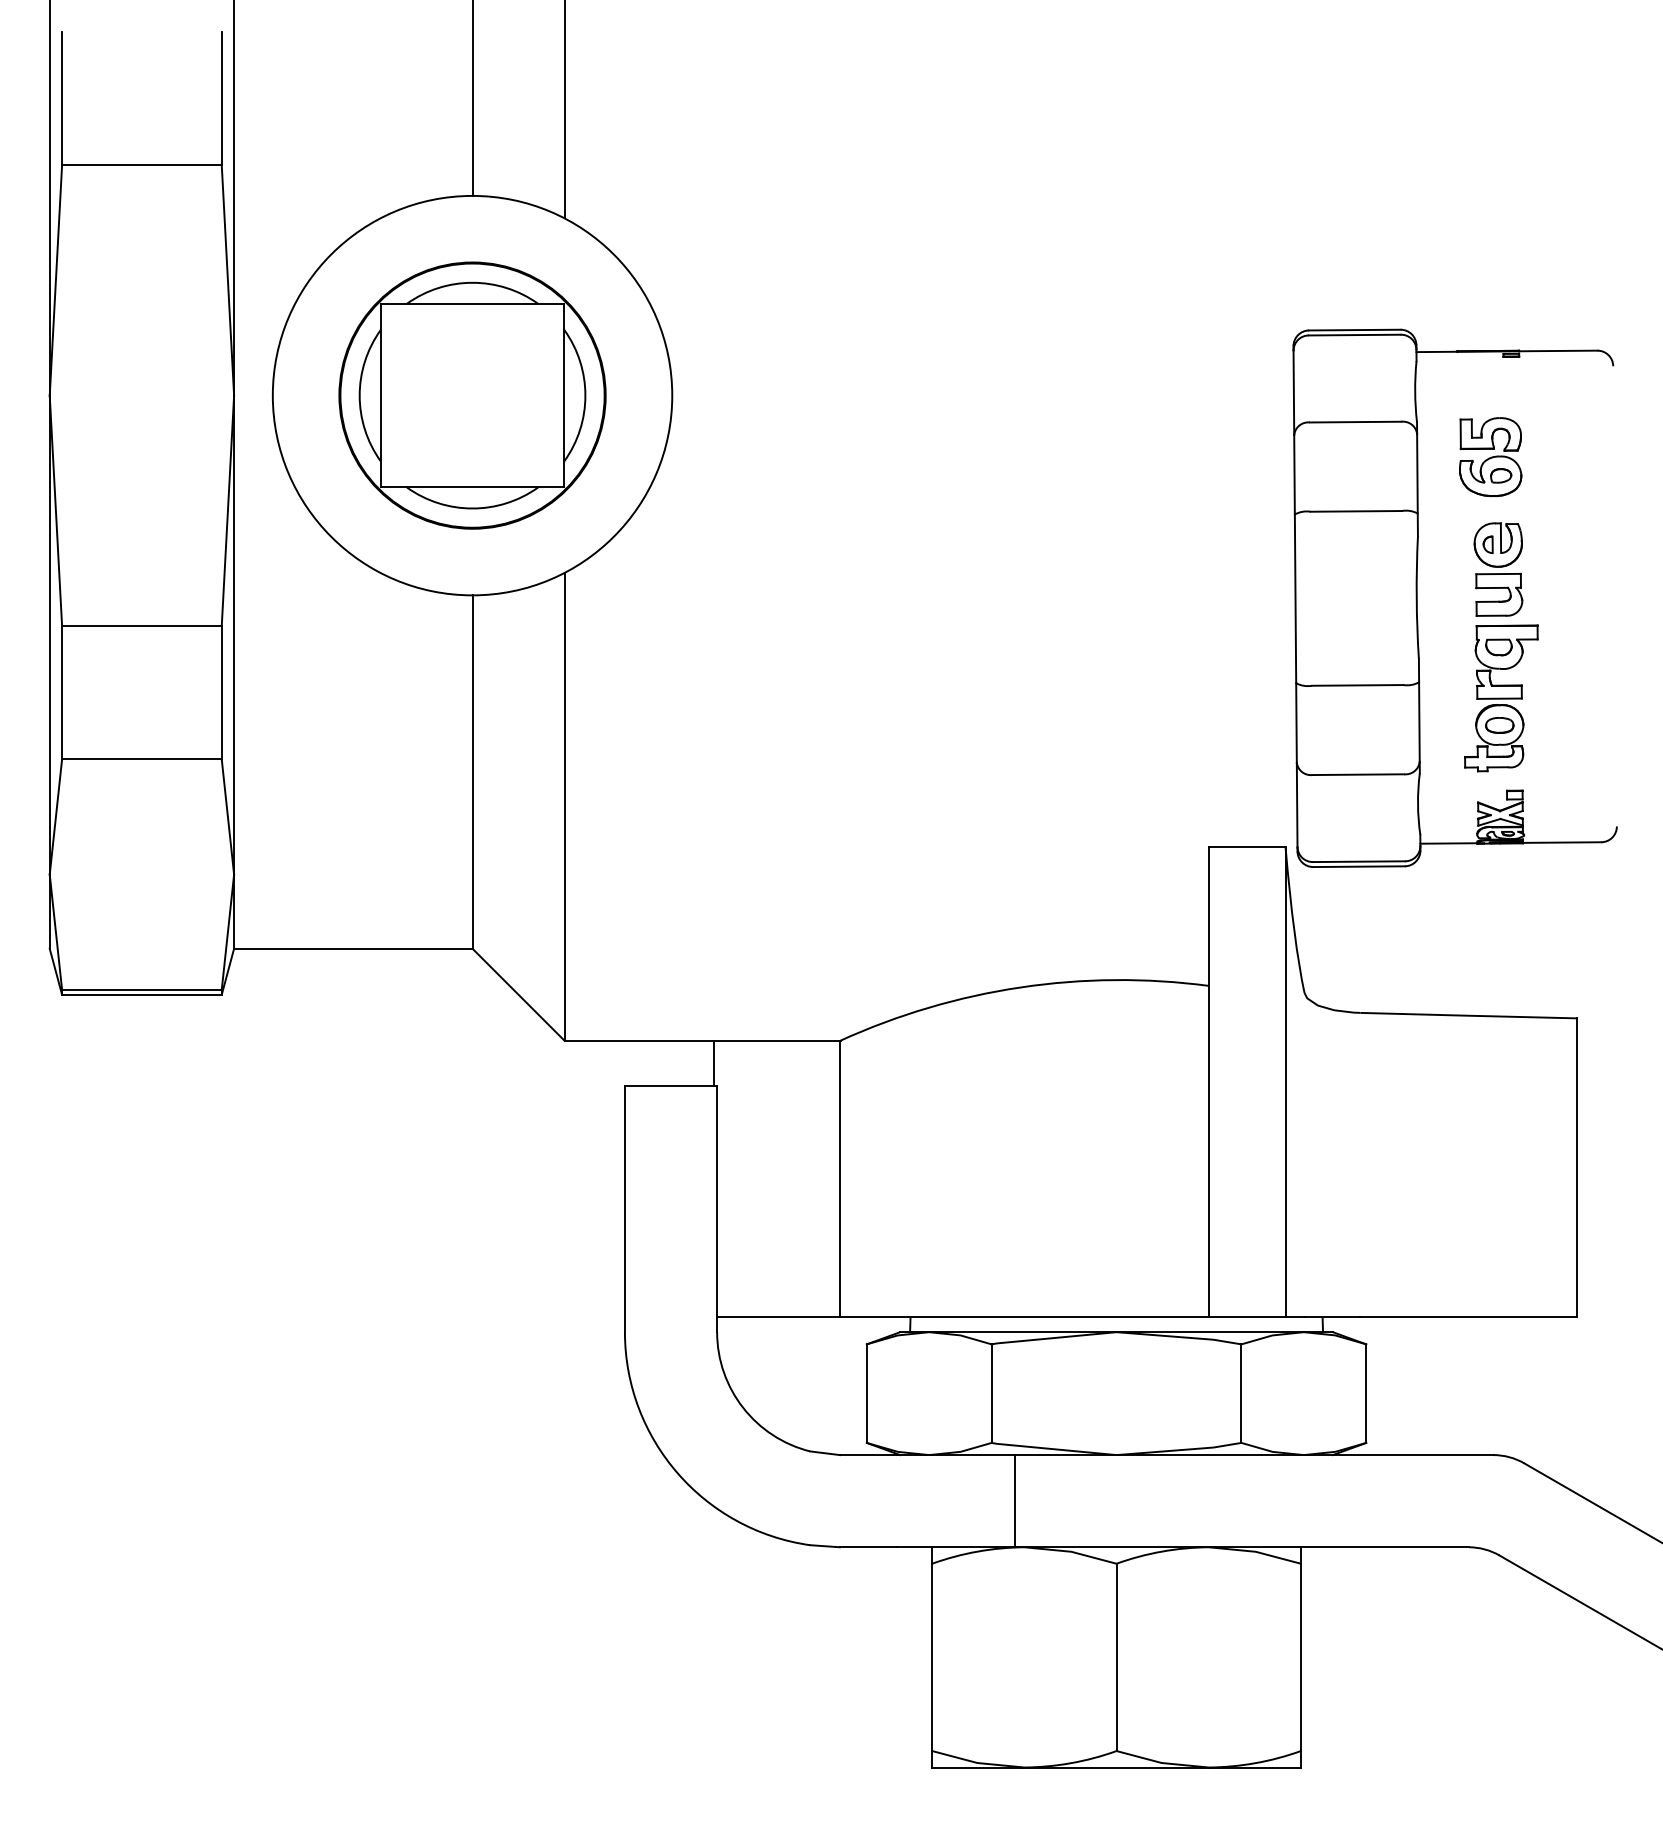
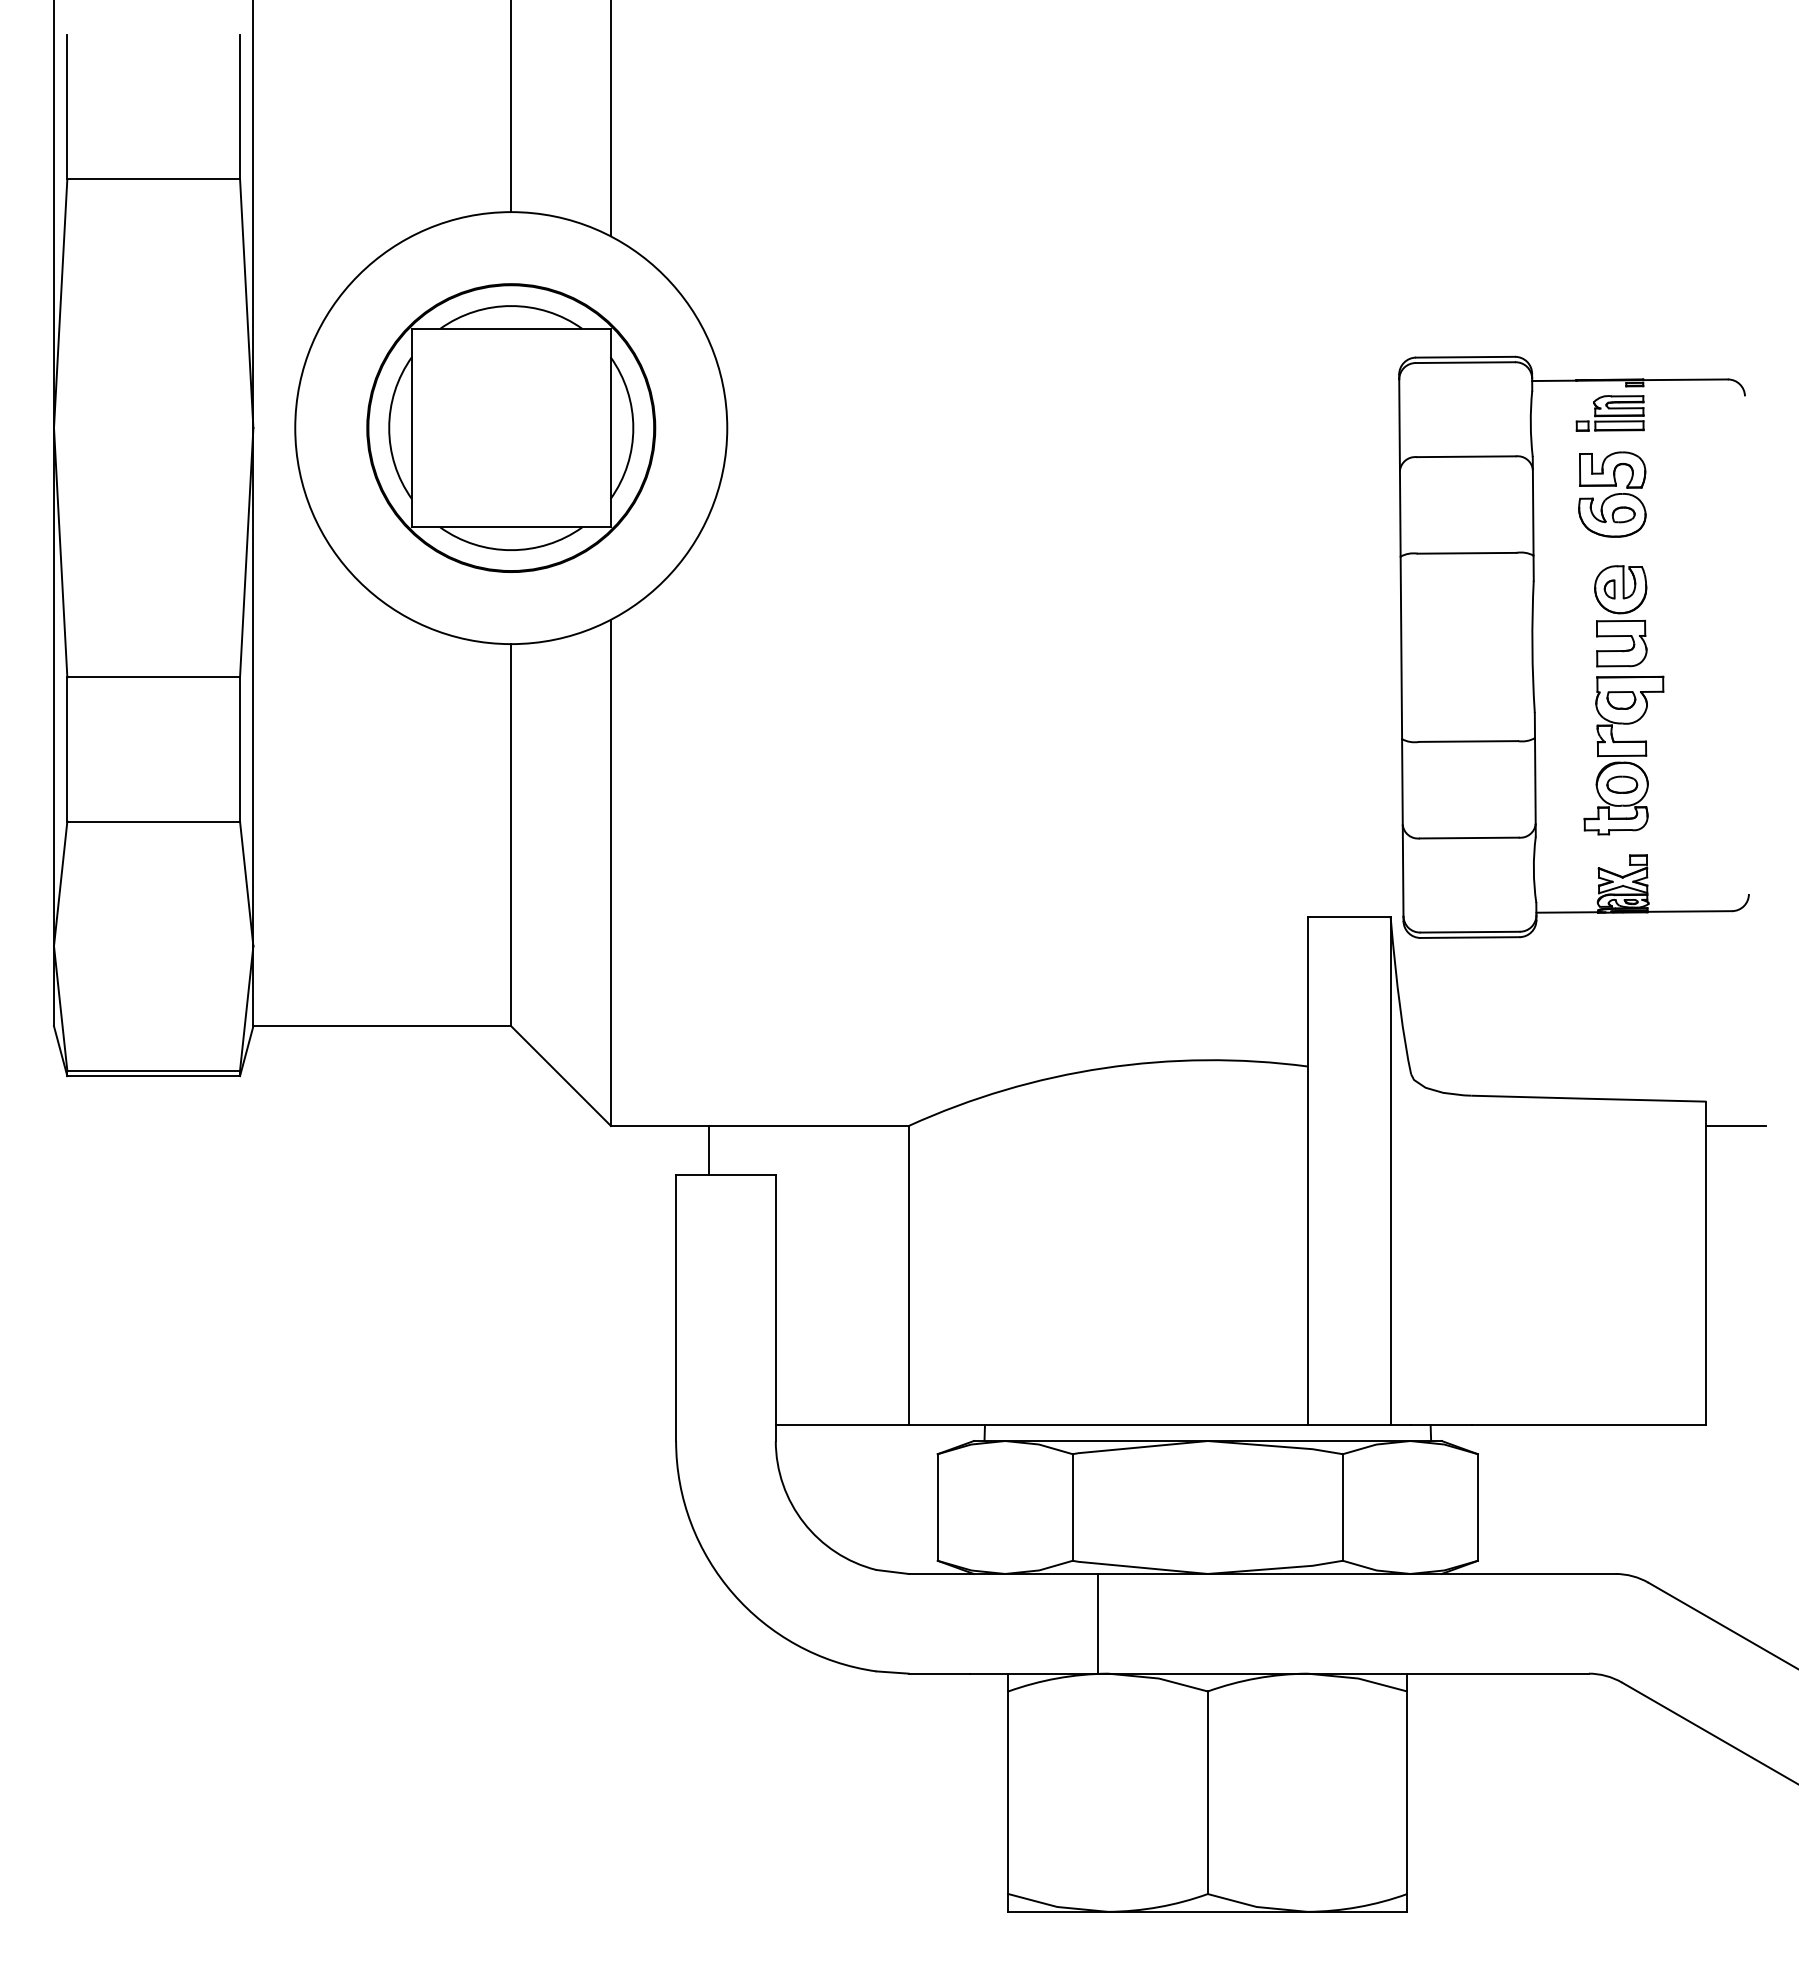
part: (1487, 382) -> (1609, 413), added
line: (1605, 1041) -> (1736, 1126), added
line: (714, 1063) -> (709, 1150), moved

